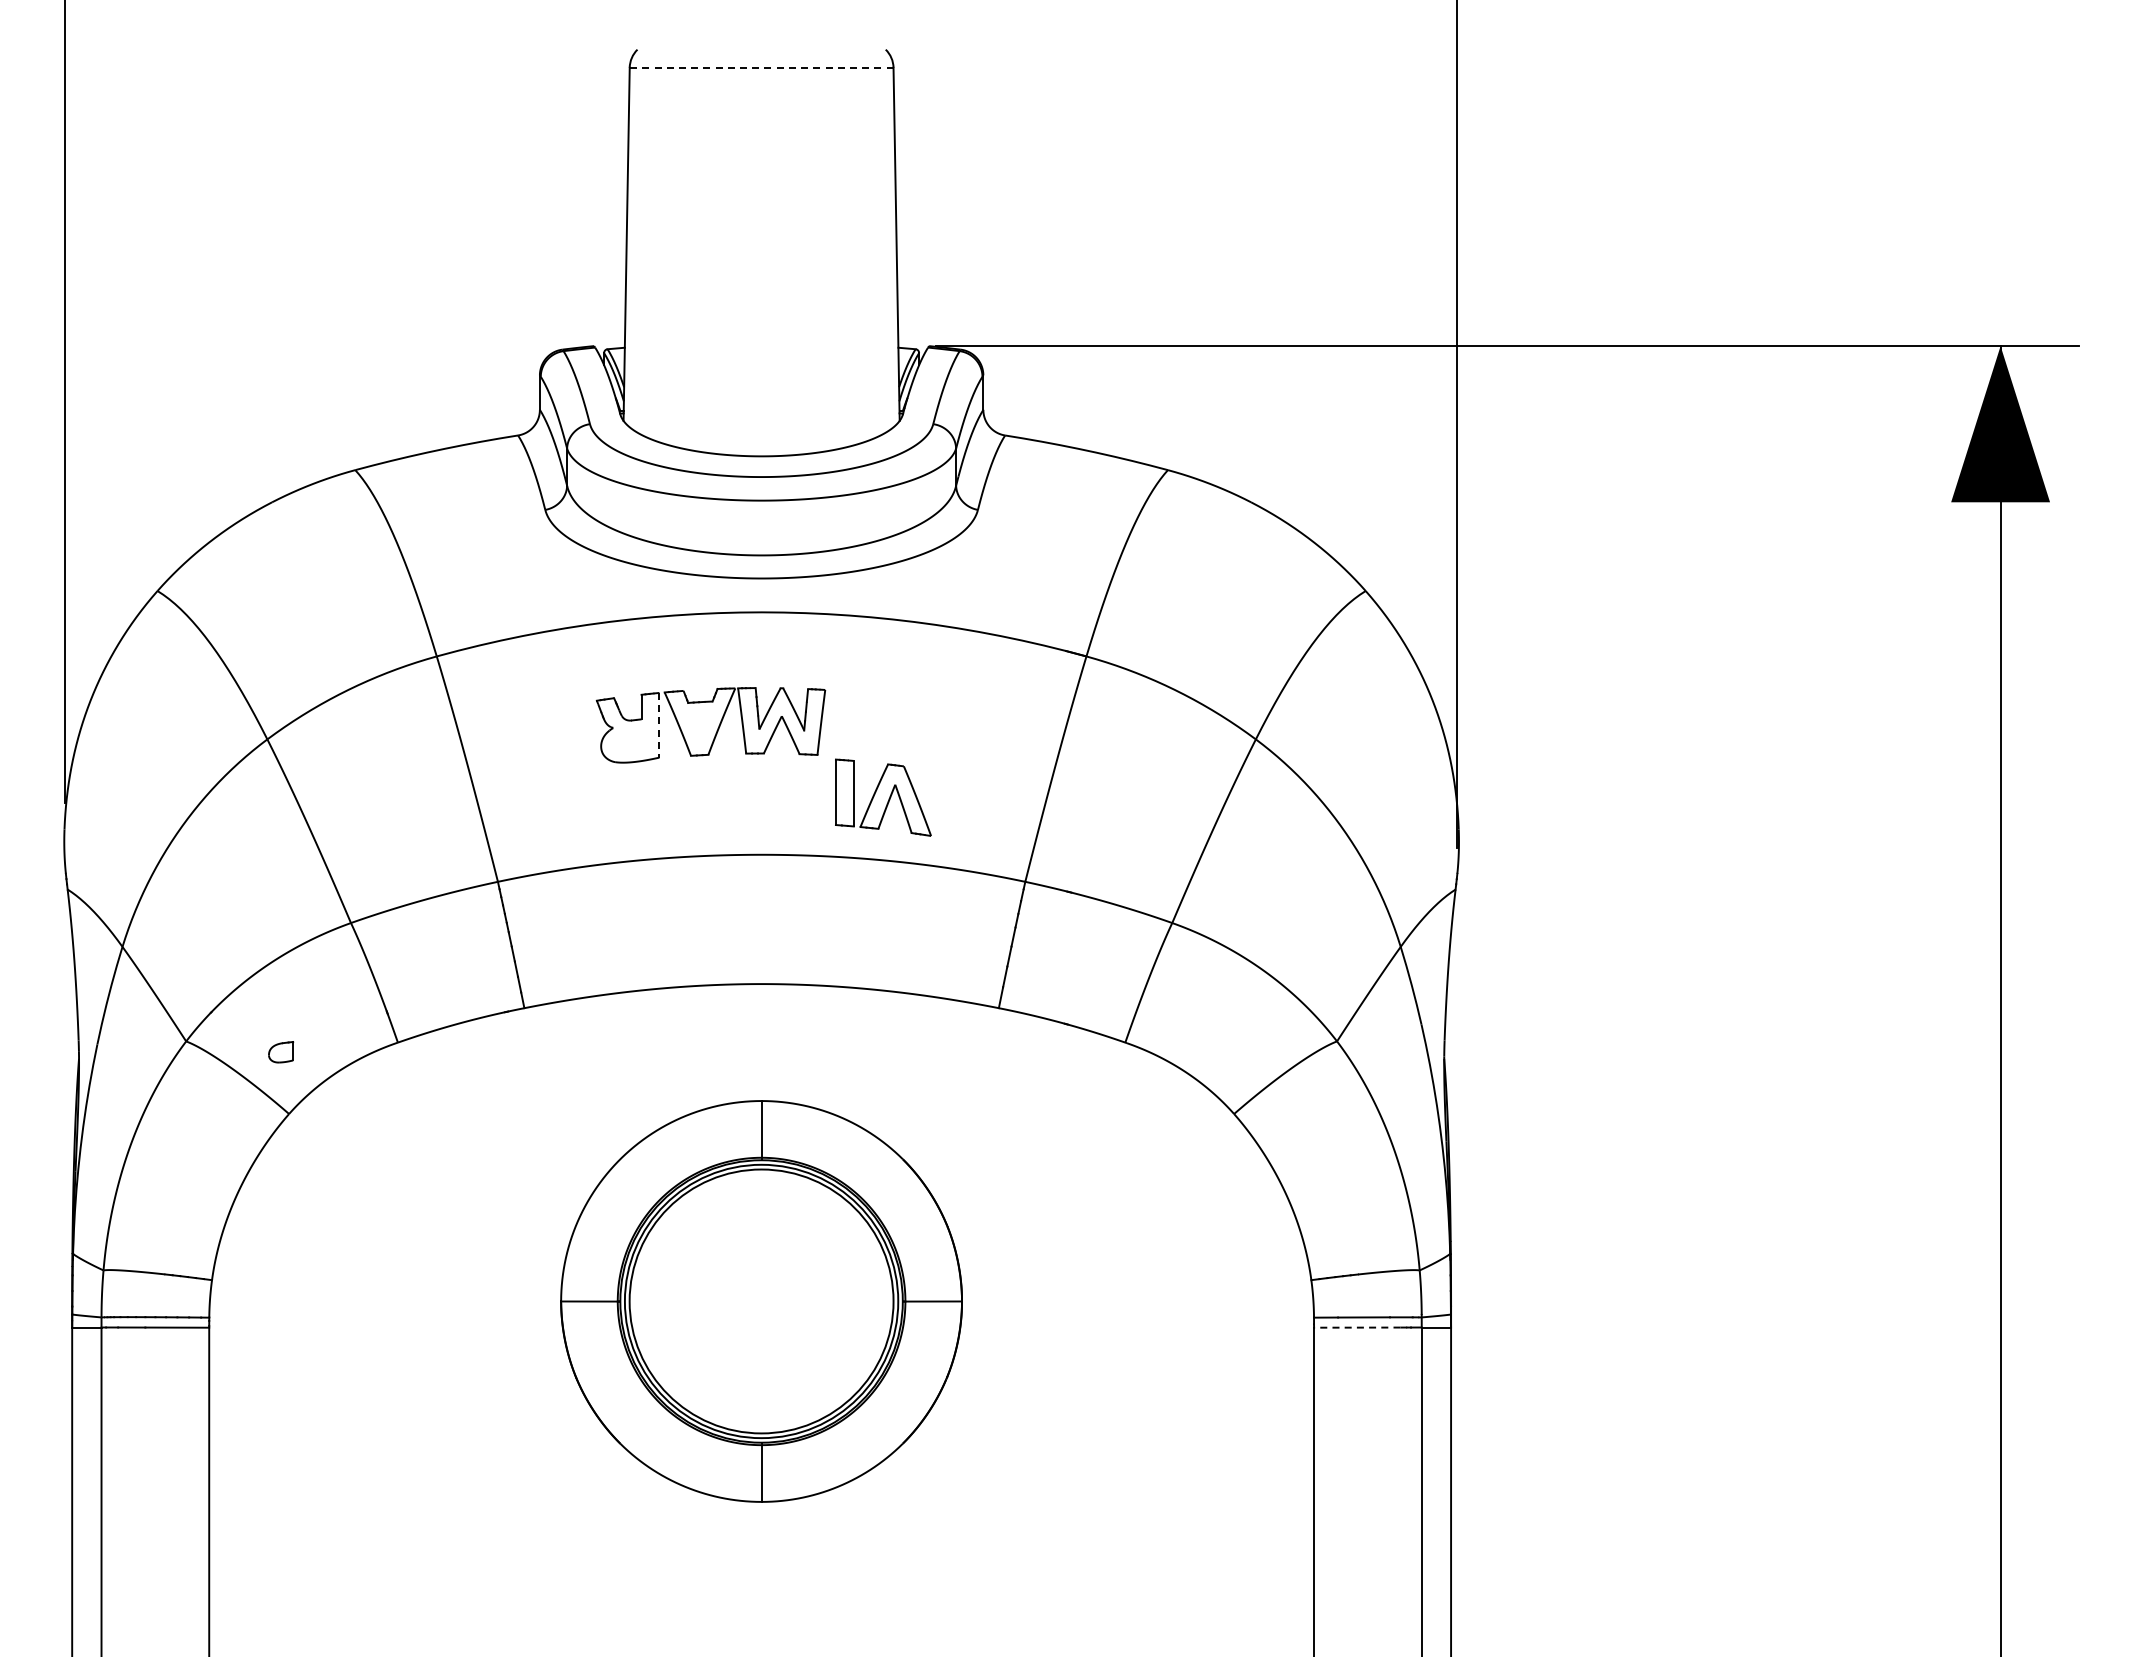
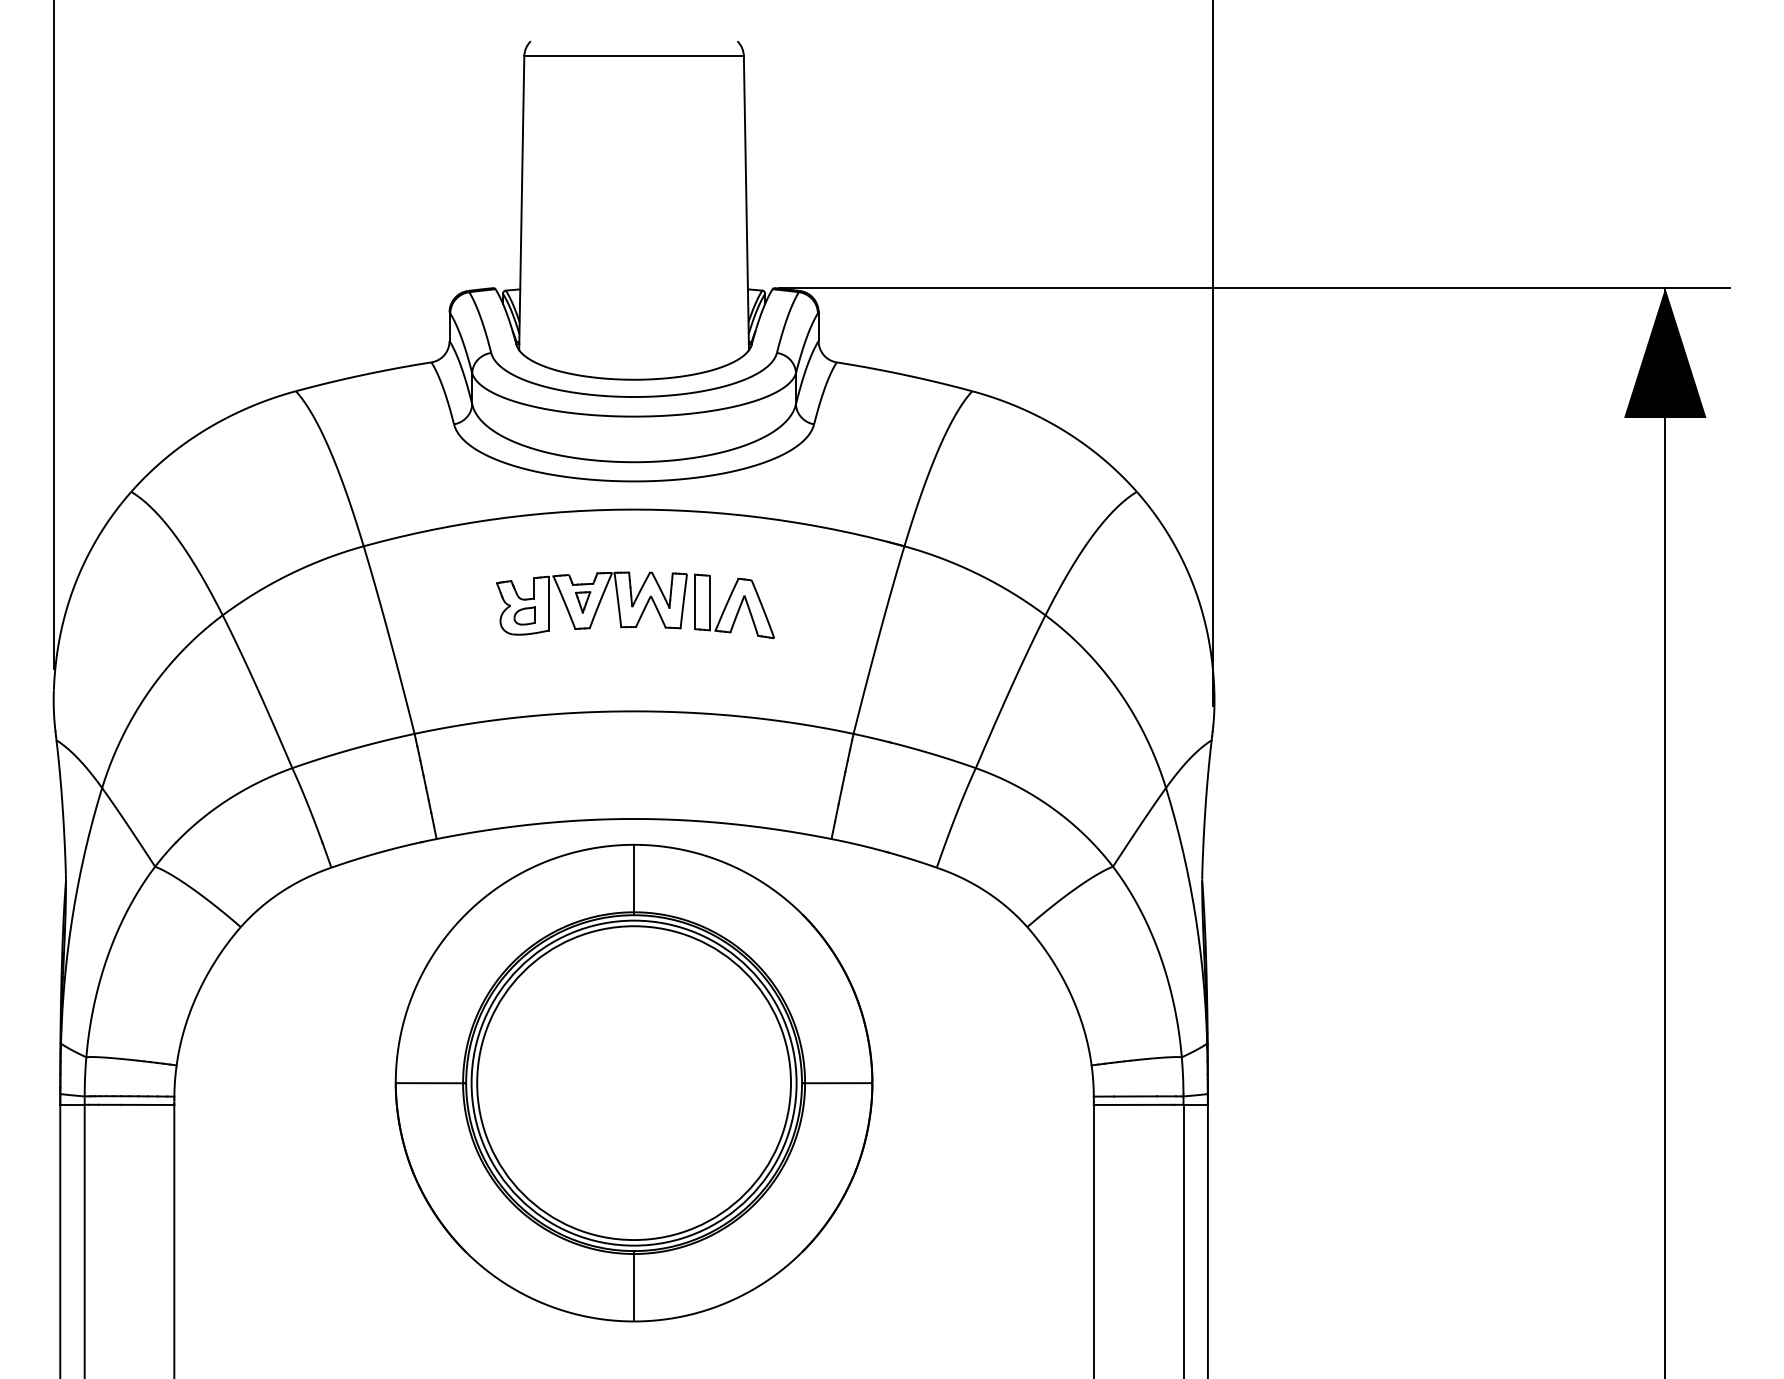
line: (761, 67) -> (633, 56), dashed -> solid
part: (699, 723) -> (582, 602), added
line: (659, 725) -> (549, 603), dashed -> solid
part: (883, 797) -> (734, 606), moved
part: (281, 1052) -> (524, 616), moved
part: (761, 1301) -> (633, 1083), size x1.43
line: (1356, 1327) -> (1129, 1104), dashed -> solid

